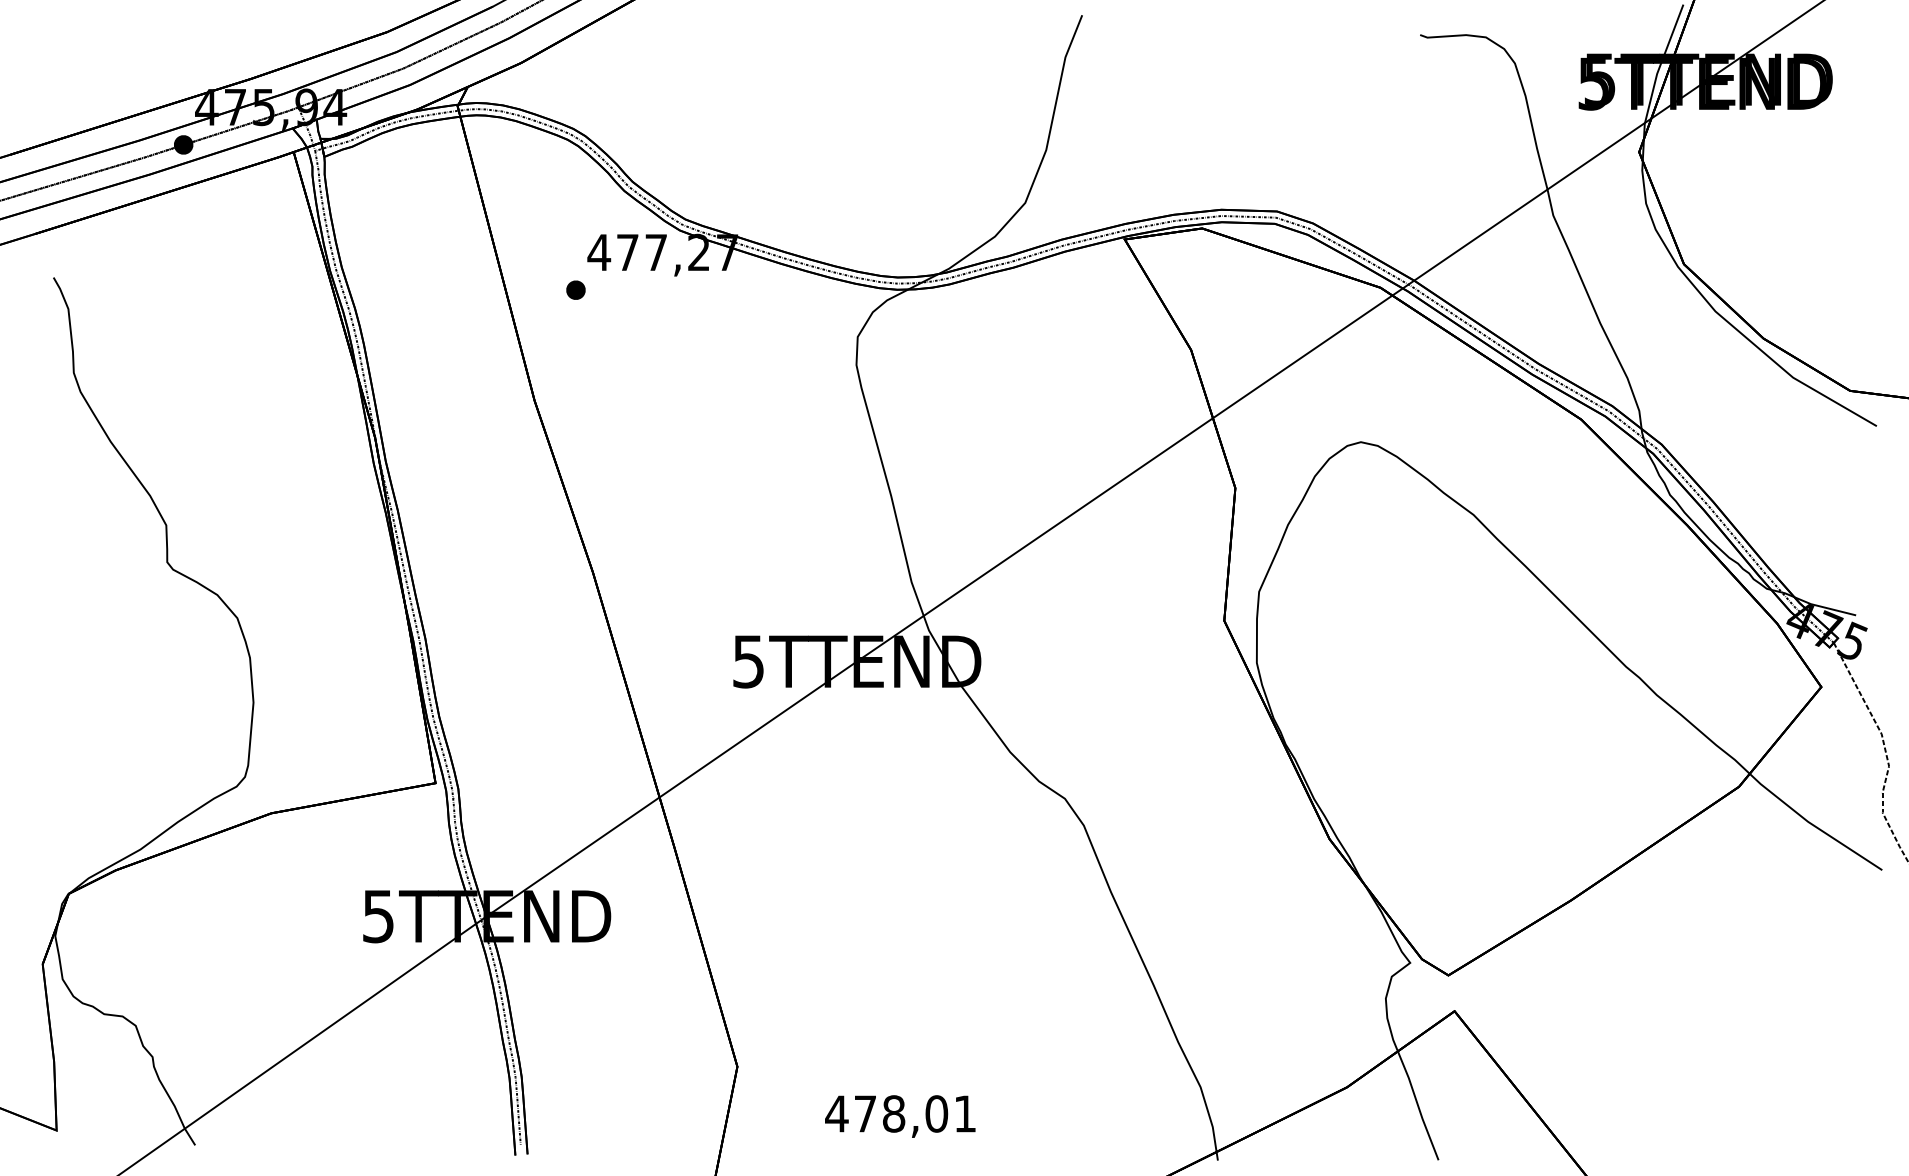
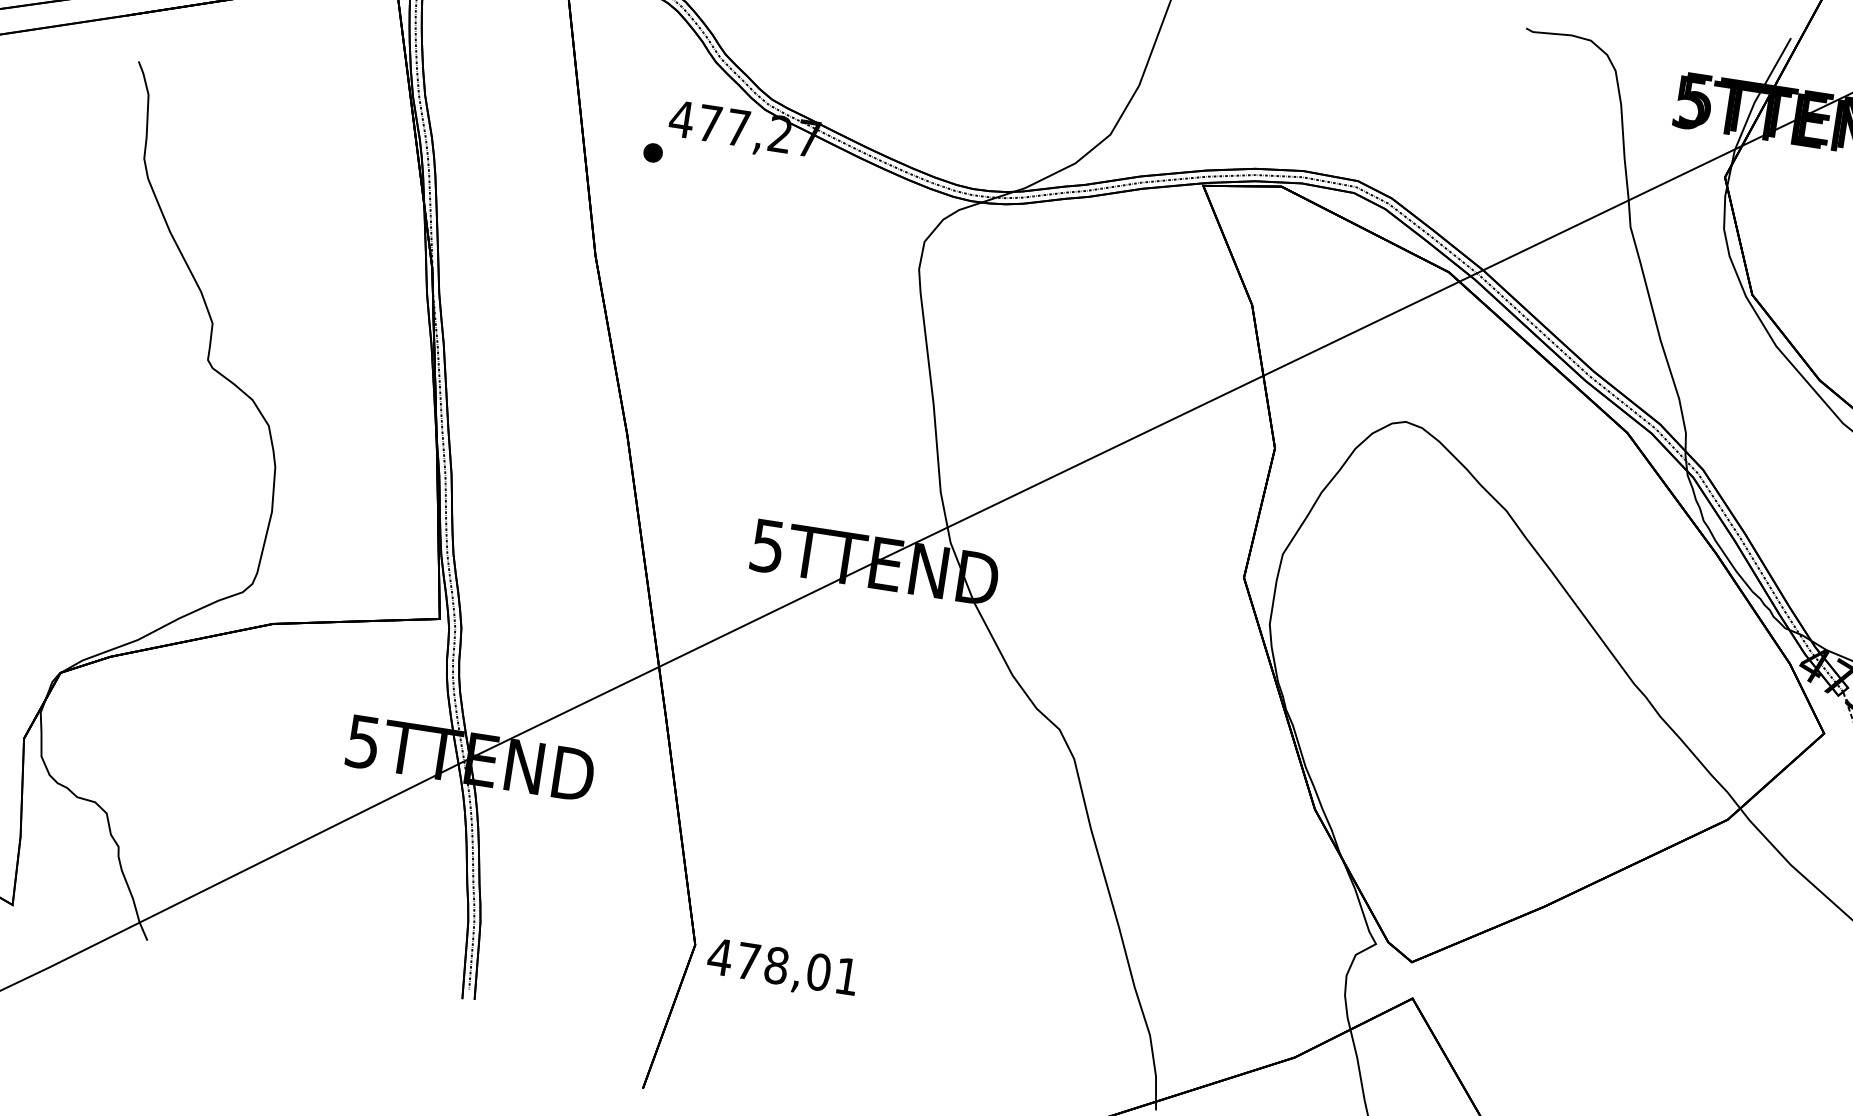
text: (900, 1116) -> (782, 969), moved

